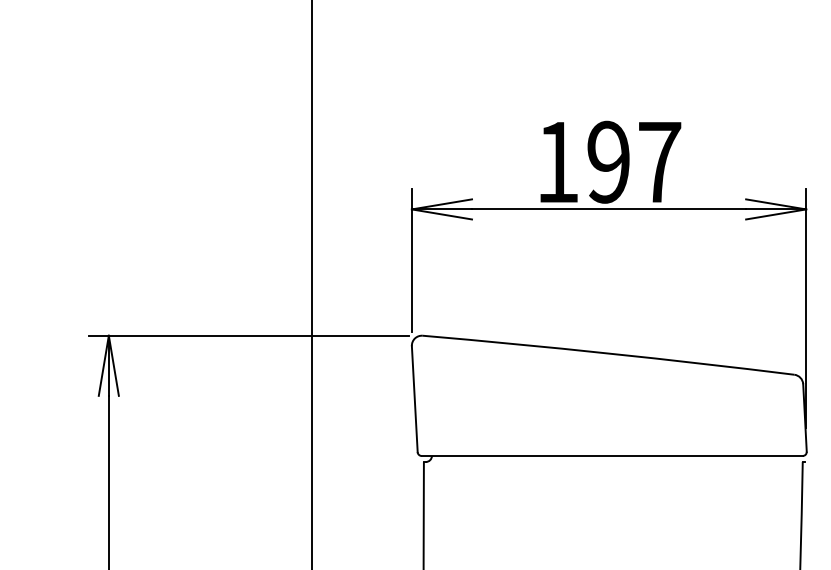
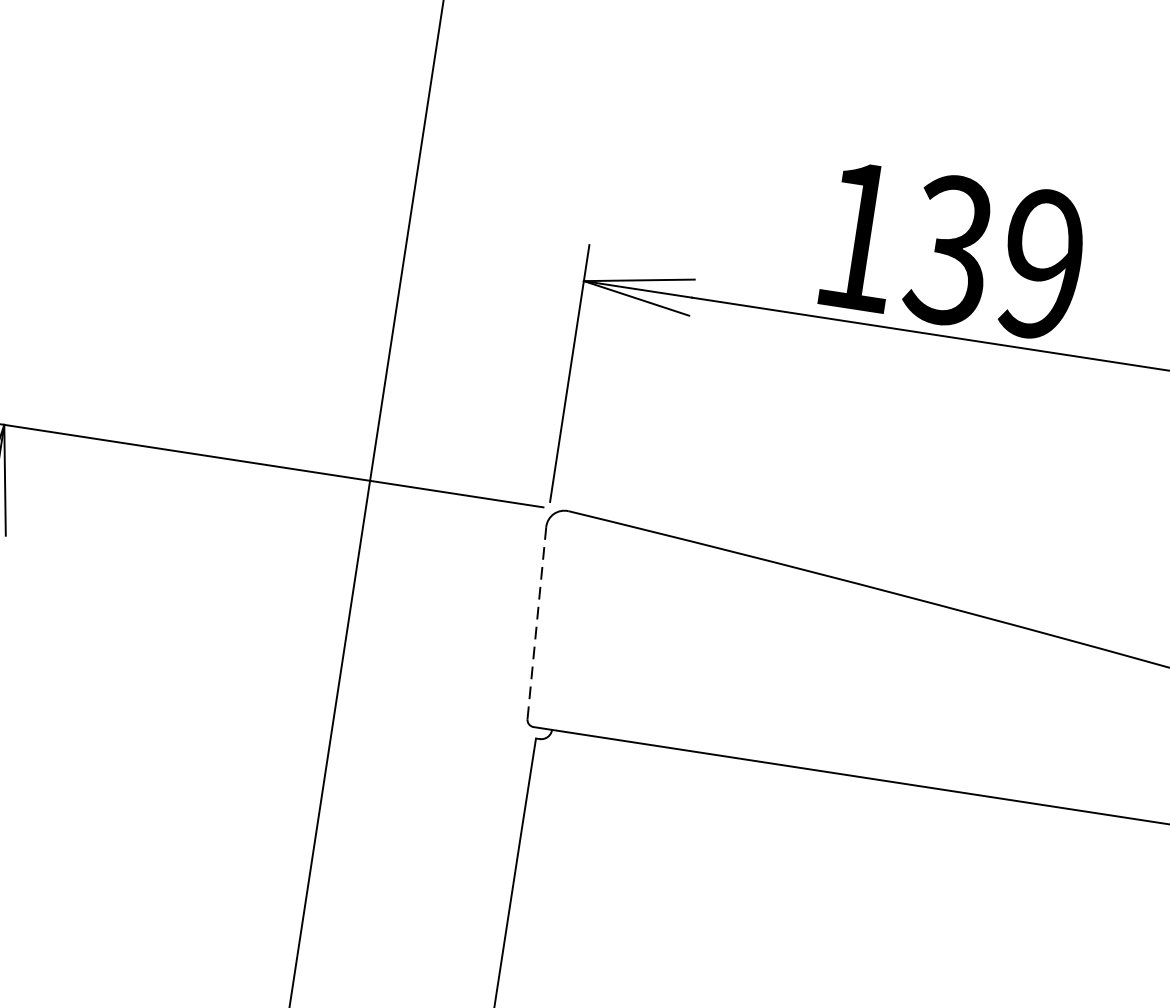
text: (633, 161) -> (995, 255), 197 -> 139
line: (414, 399) -> (536, 623), solid -> dashed

